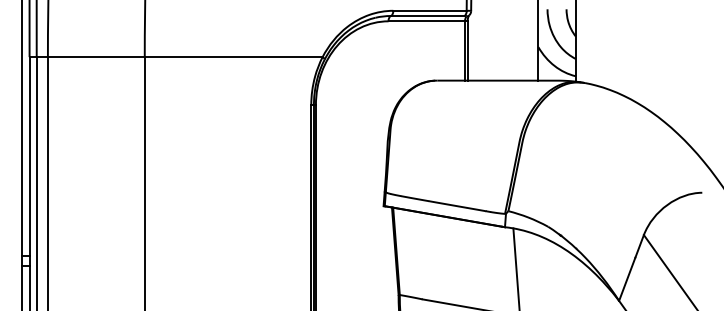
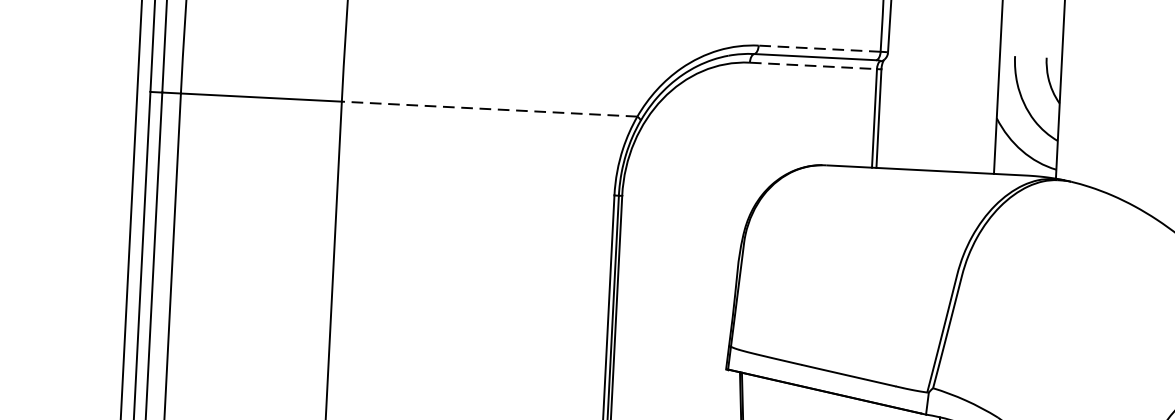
line: (430, 10) -> (820, 48), solid -> dashed
line: (427, 21) -> (814, 66), solid -> dashed
line: (233, 57) -> (489, 109), solid -> dashed

